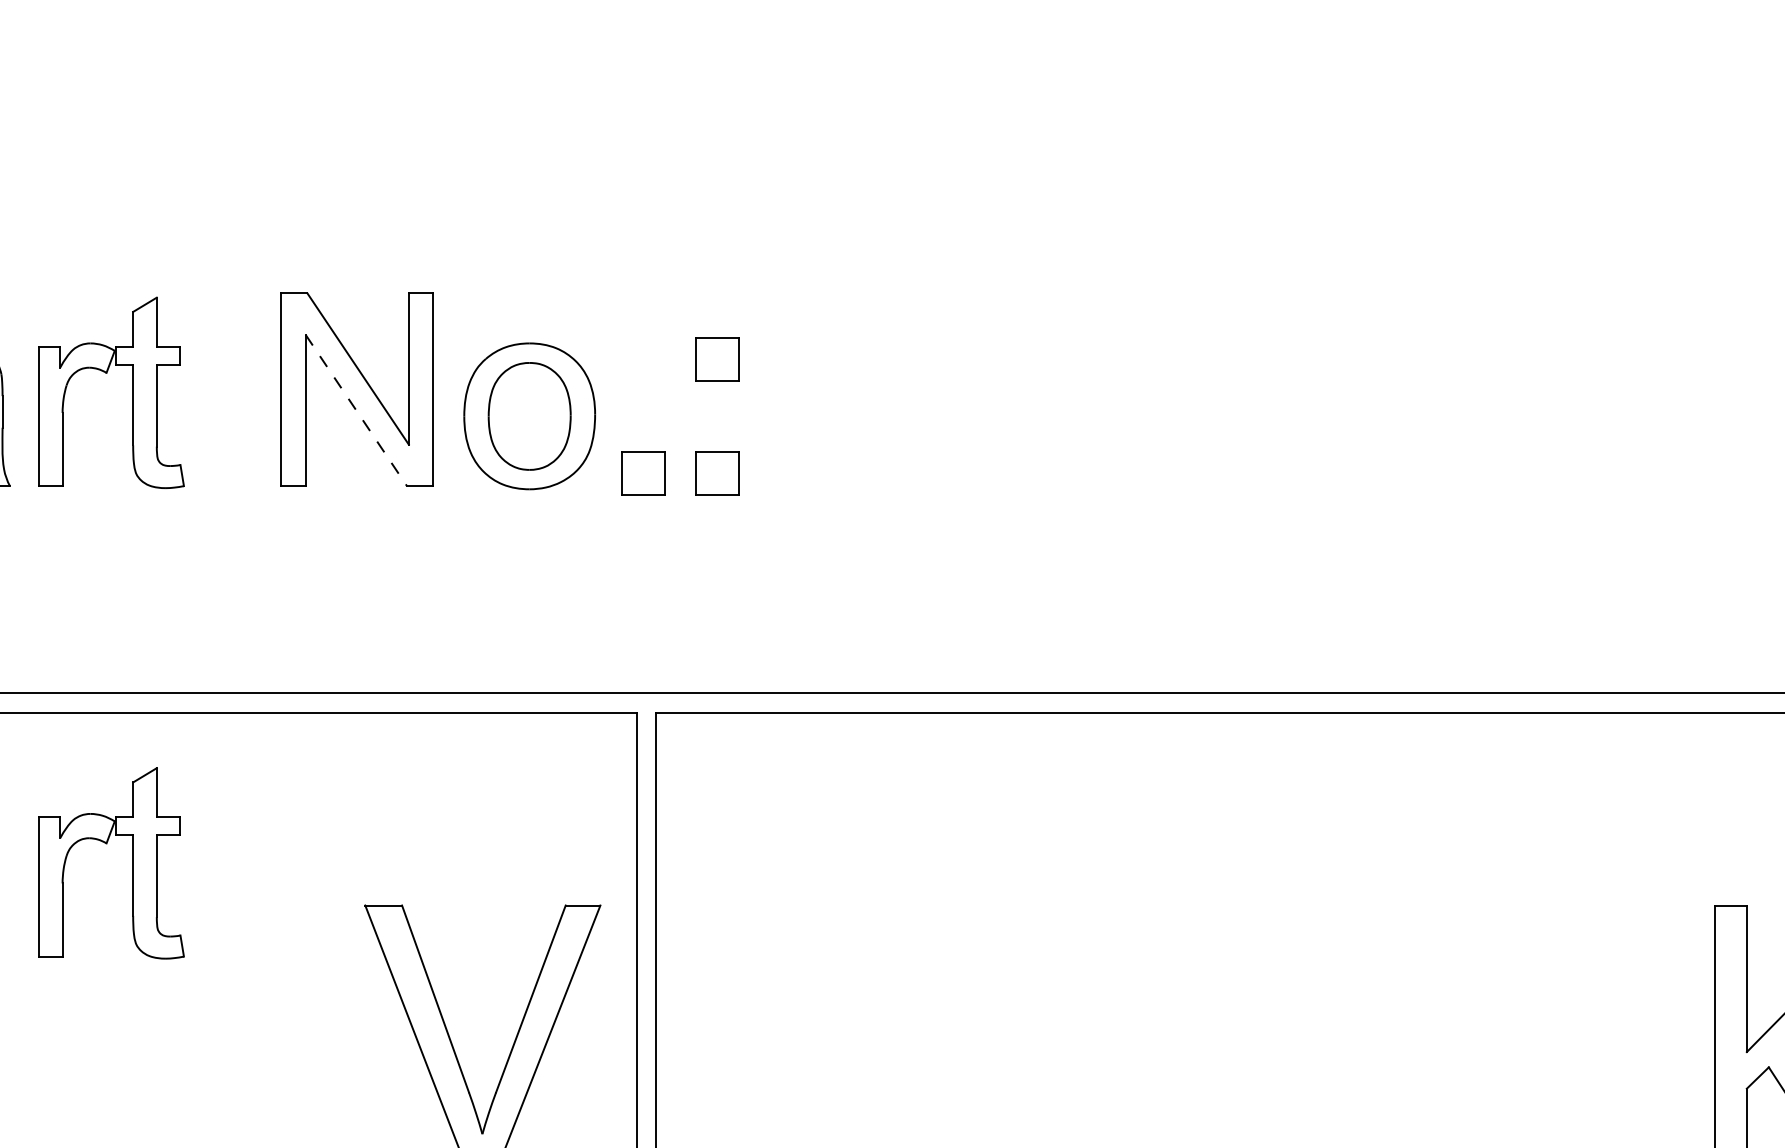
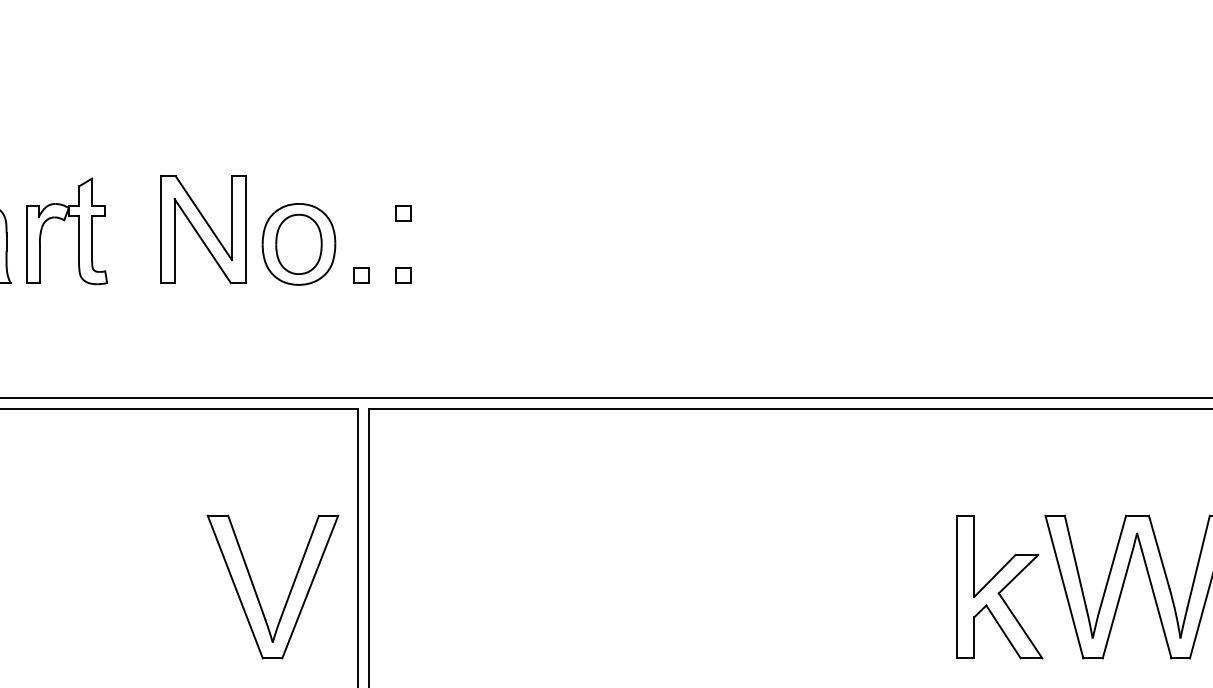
part: (718, 360) -> (403, 213), size x0.62
line: (355, 411) -> (202, 241), dashed -> solid
part: (642, 472) -> (361, 275), size x0.62
part: (718, 472) -> (403, 275), size x0.62
part: (106, 845) -> (64, 482), removed

